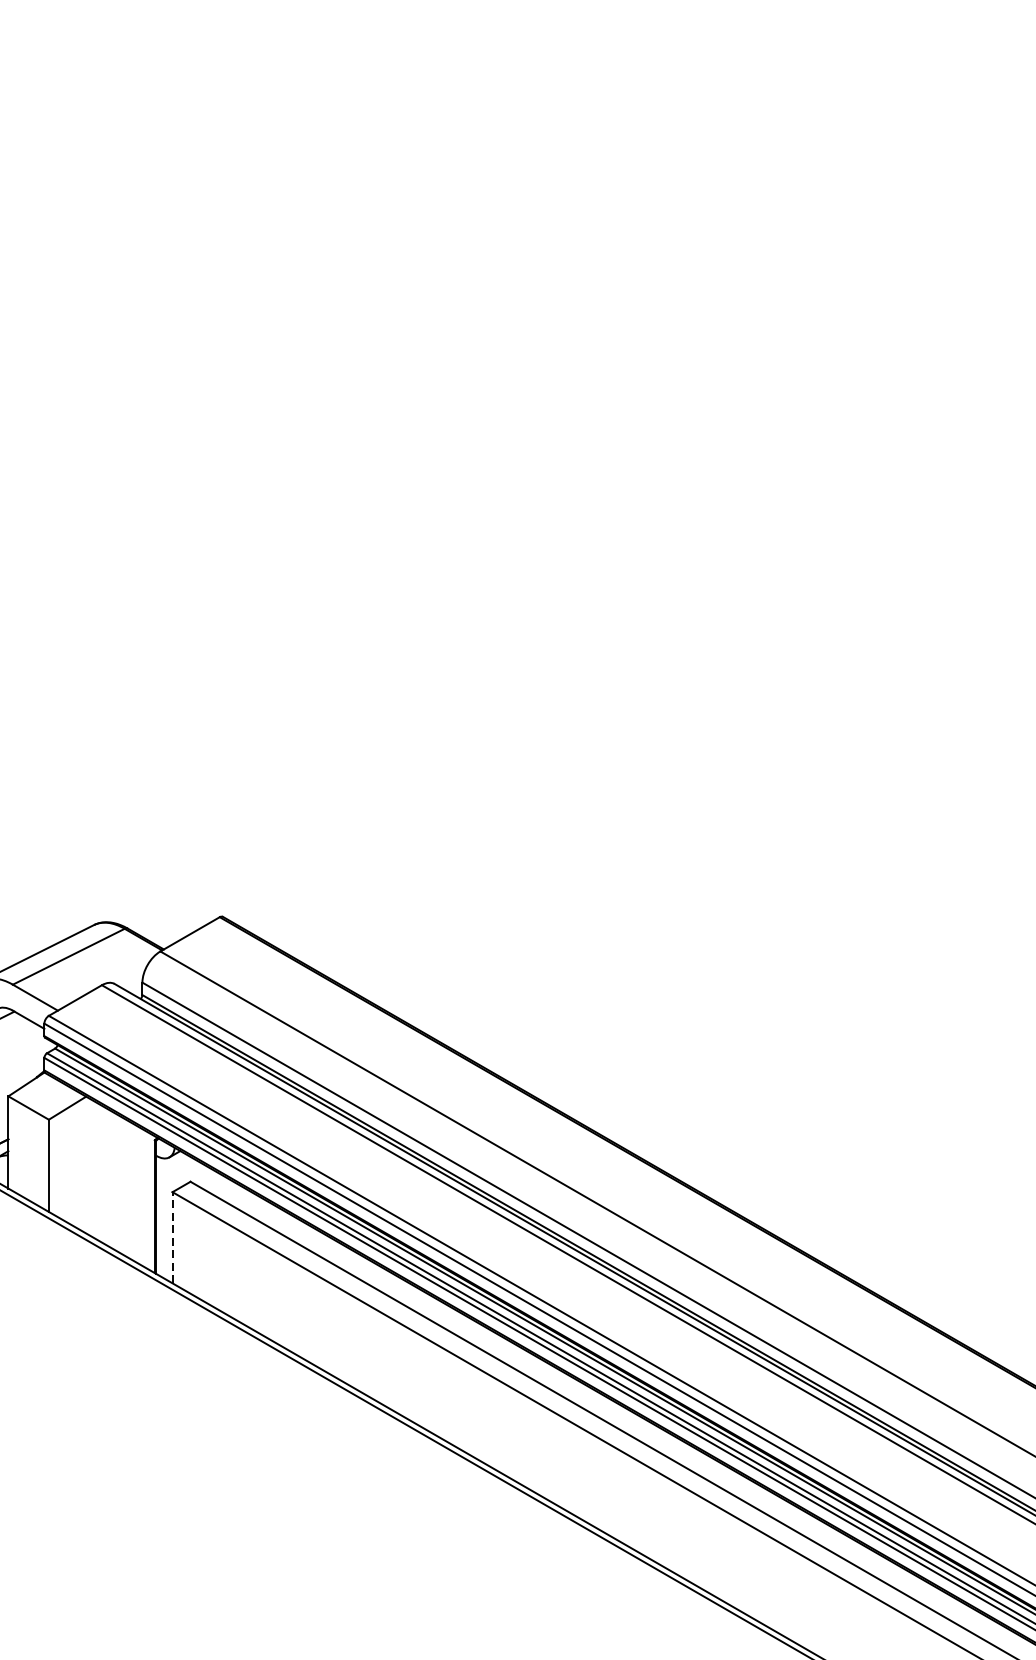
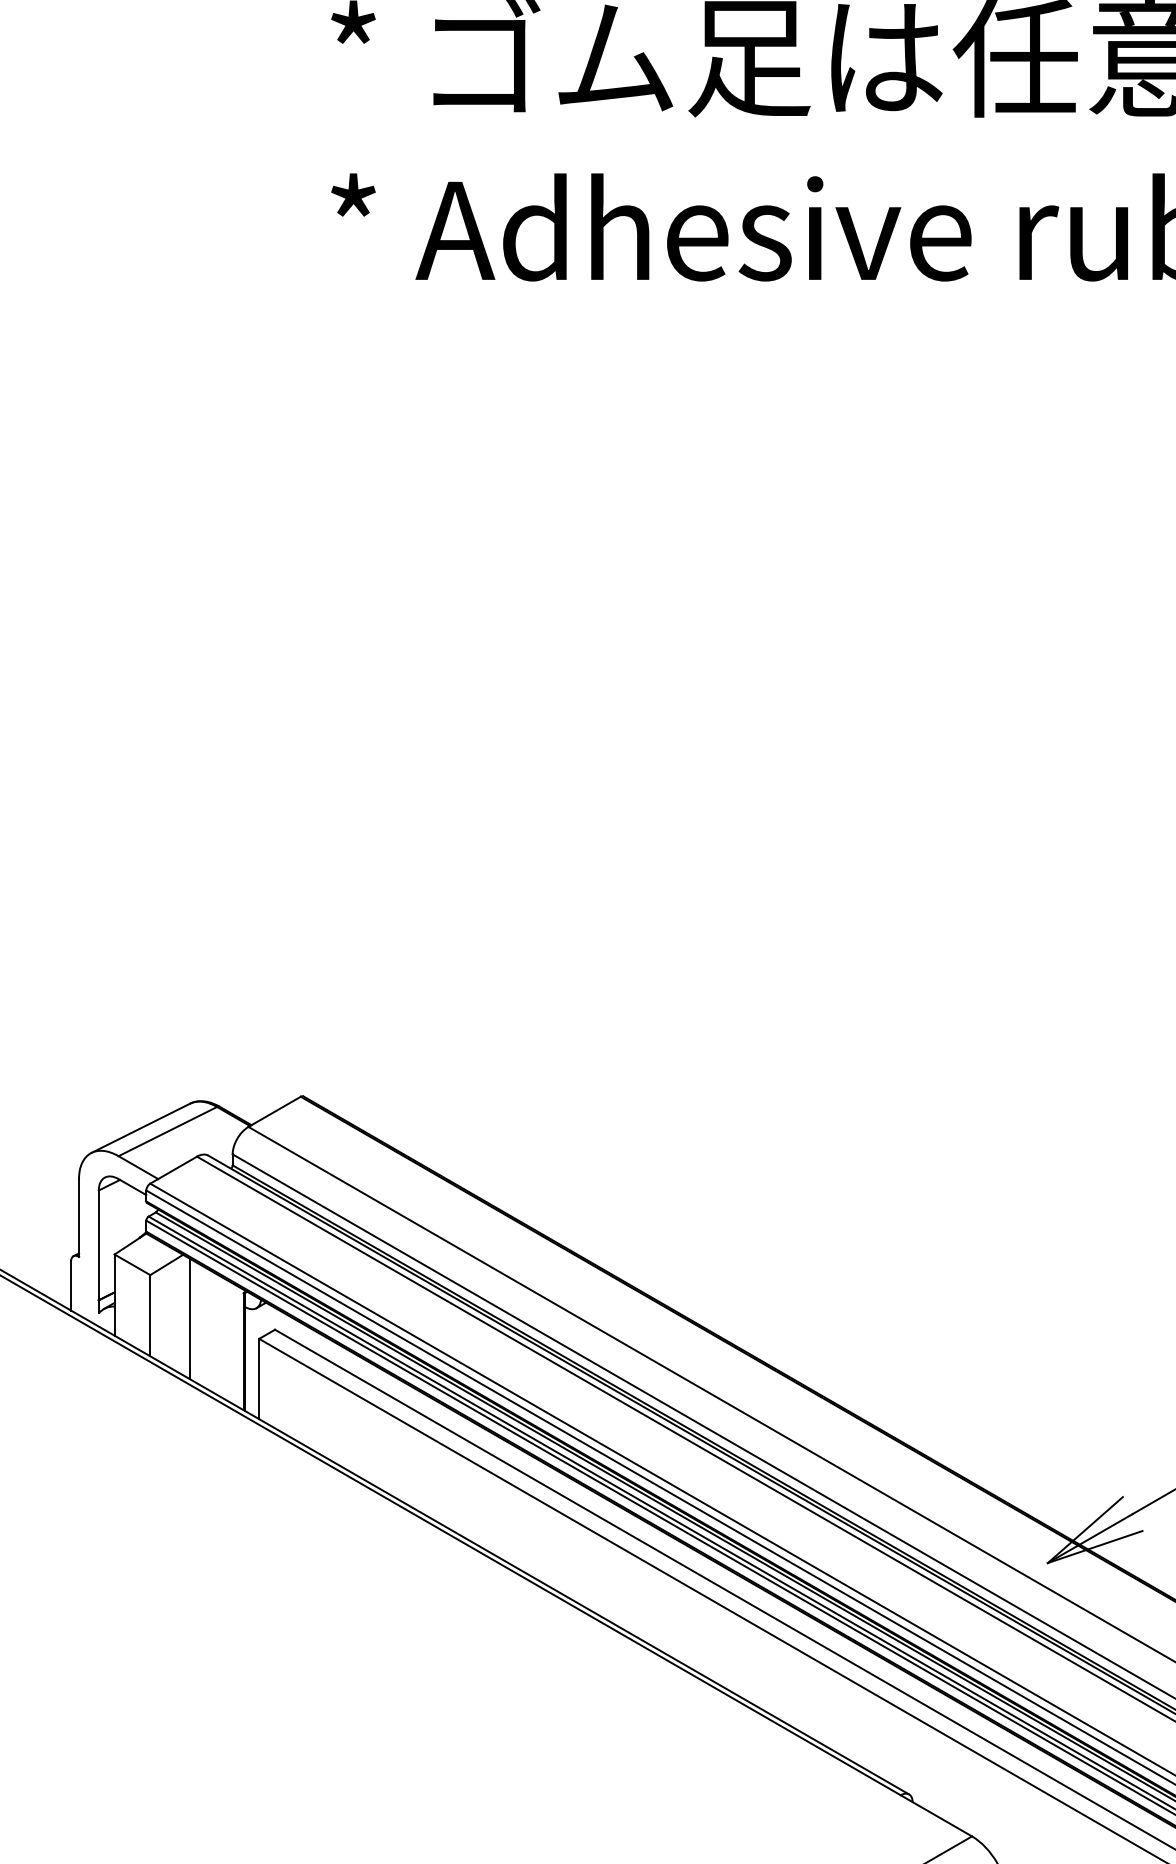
line: (93, 1168) -> (189, 1318), added
line: (172, 1237) -> (259, 1378), dashed -> solid

